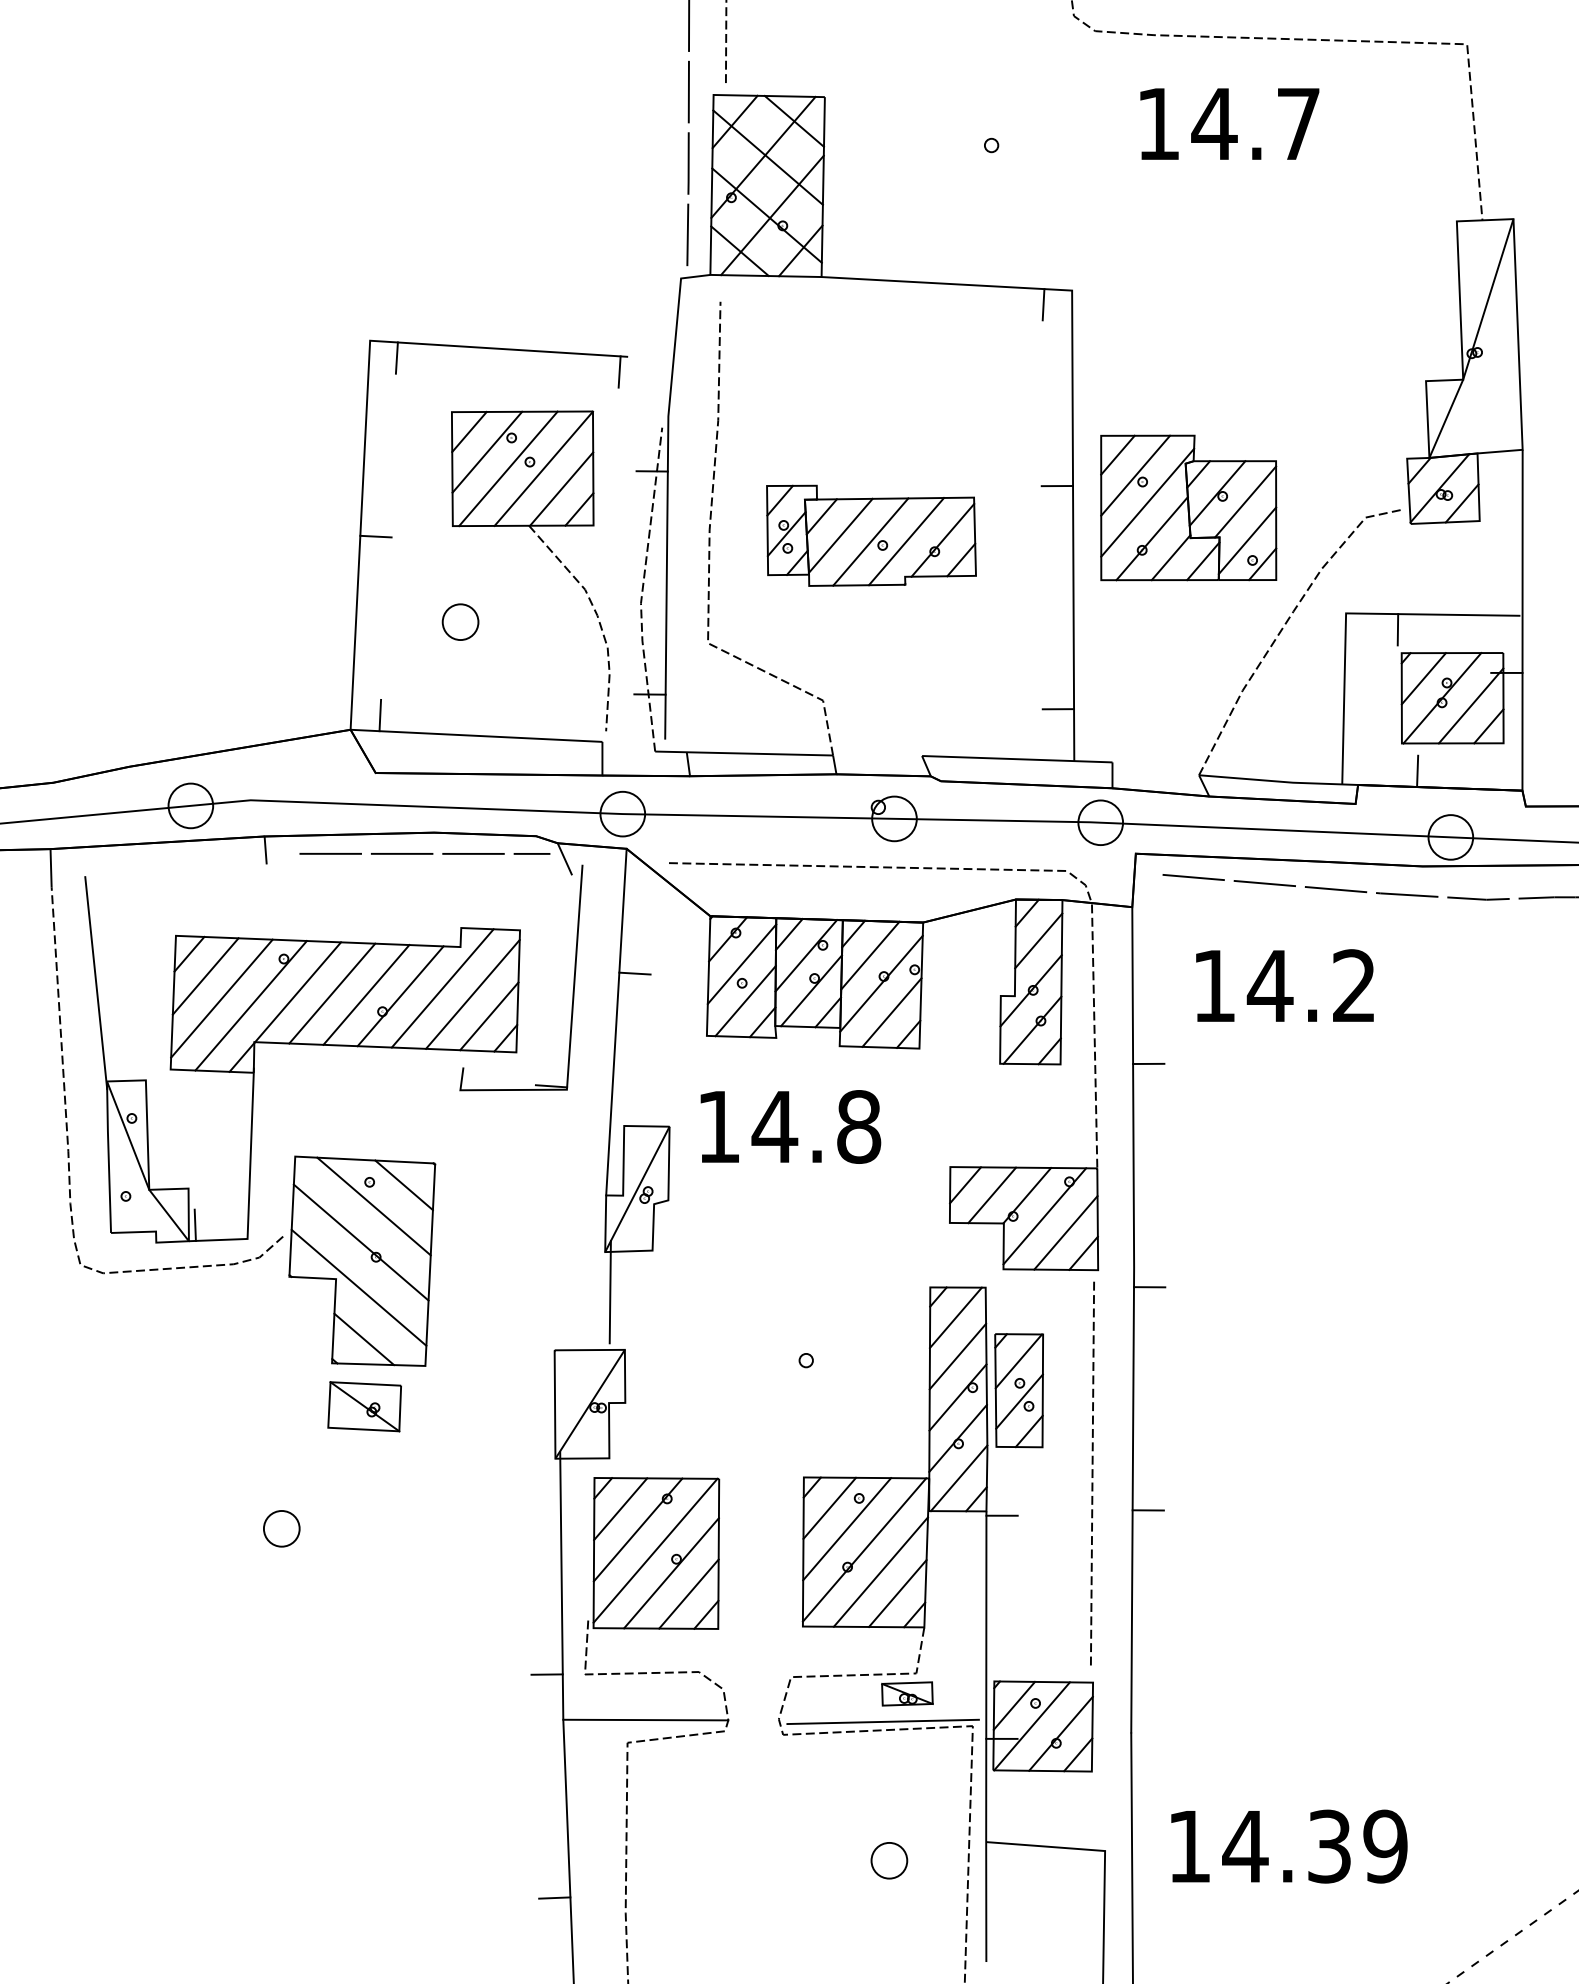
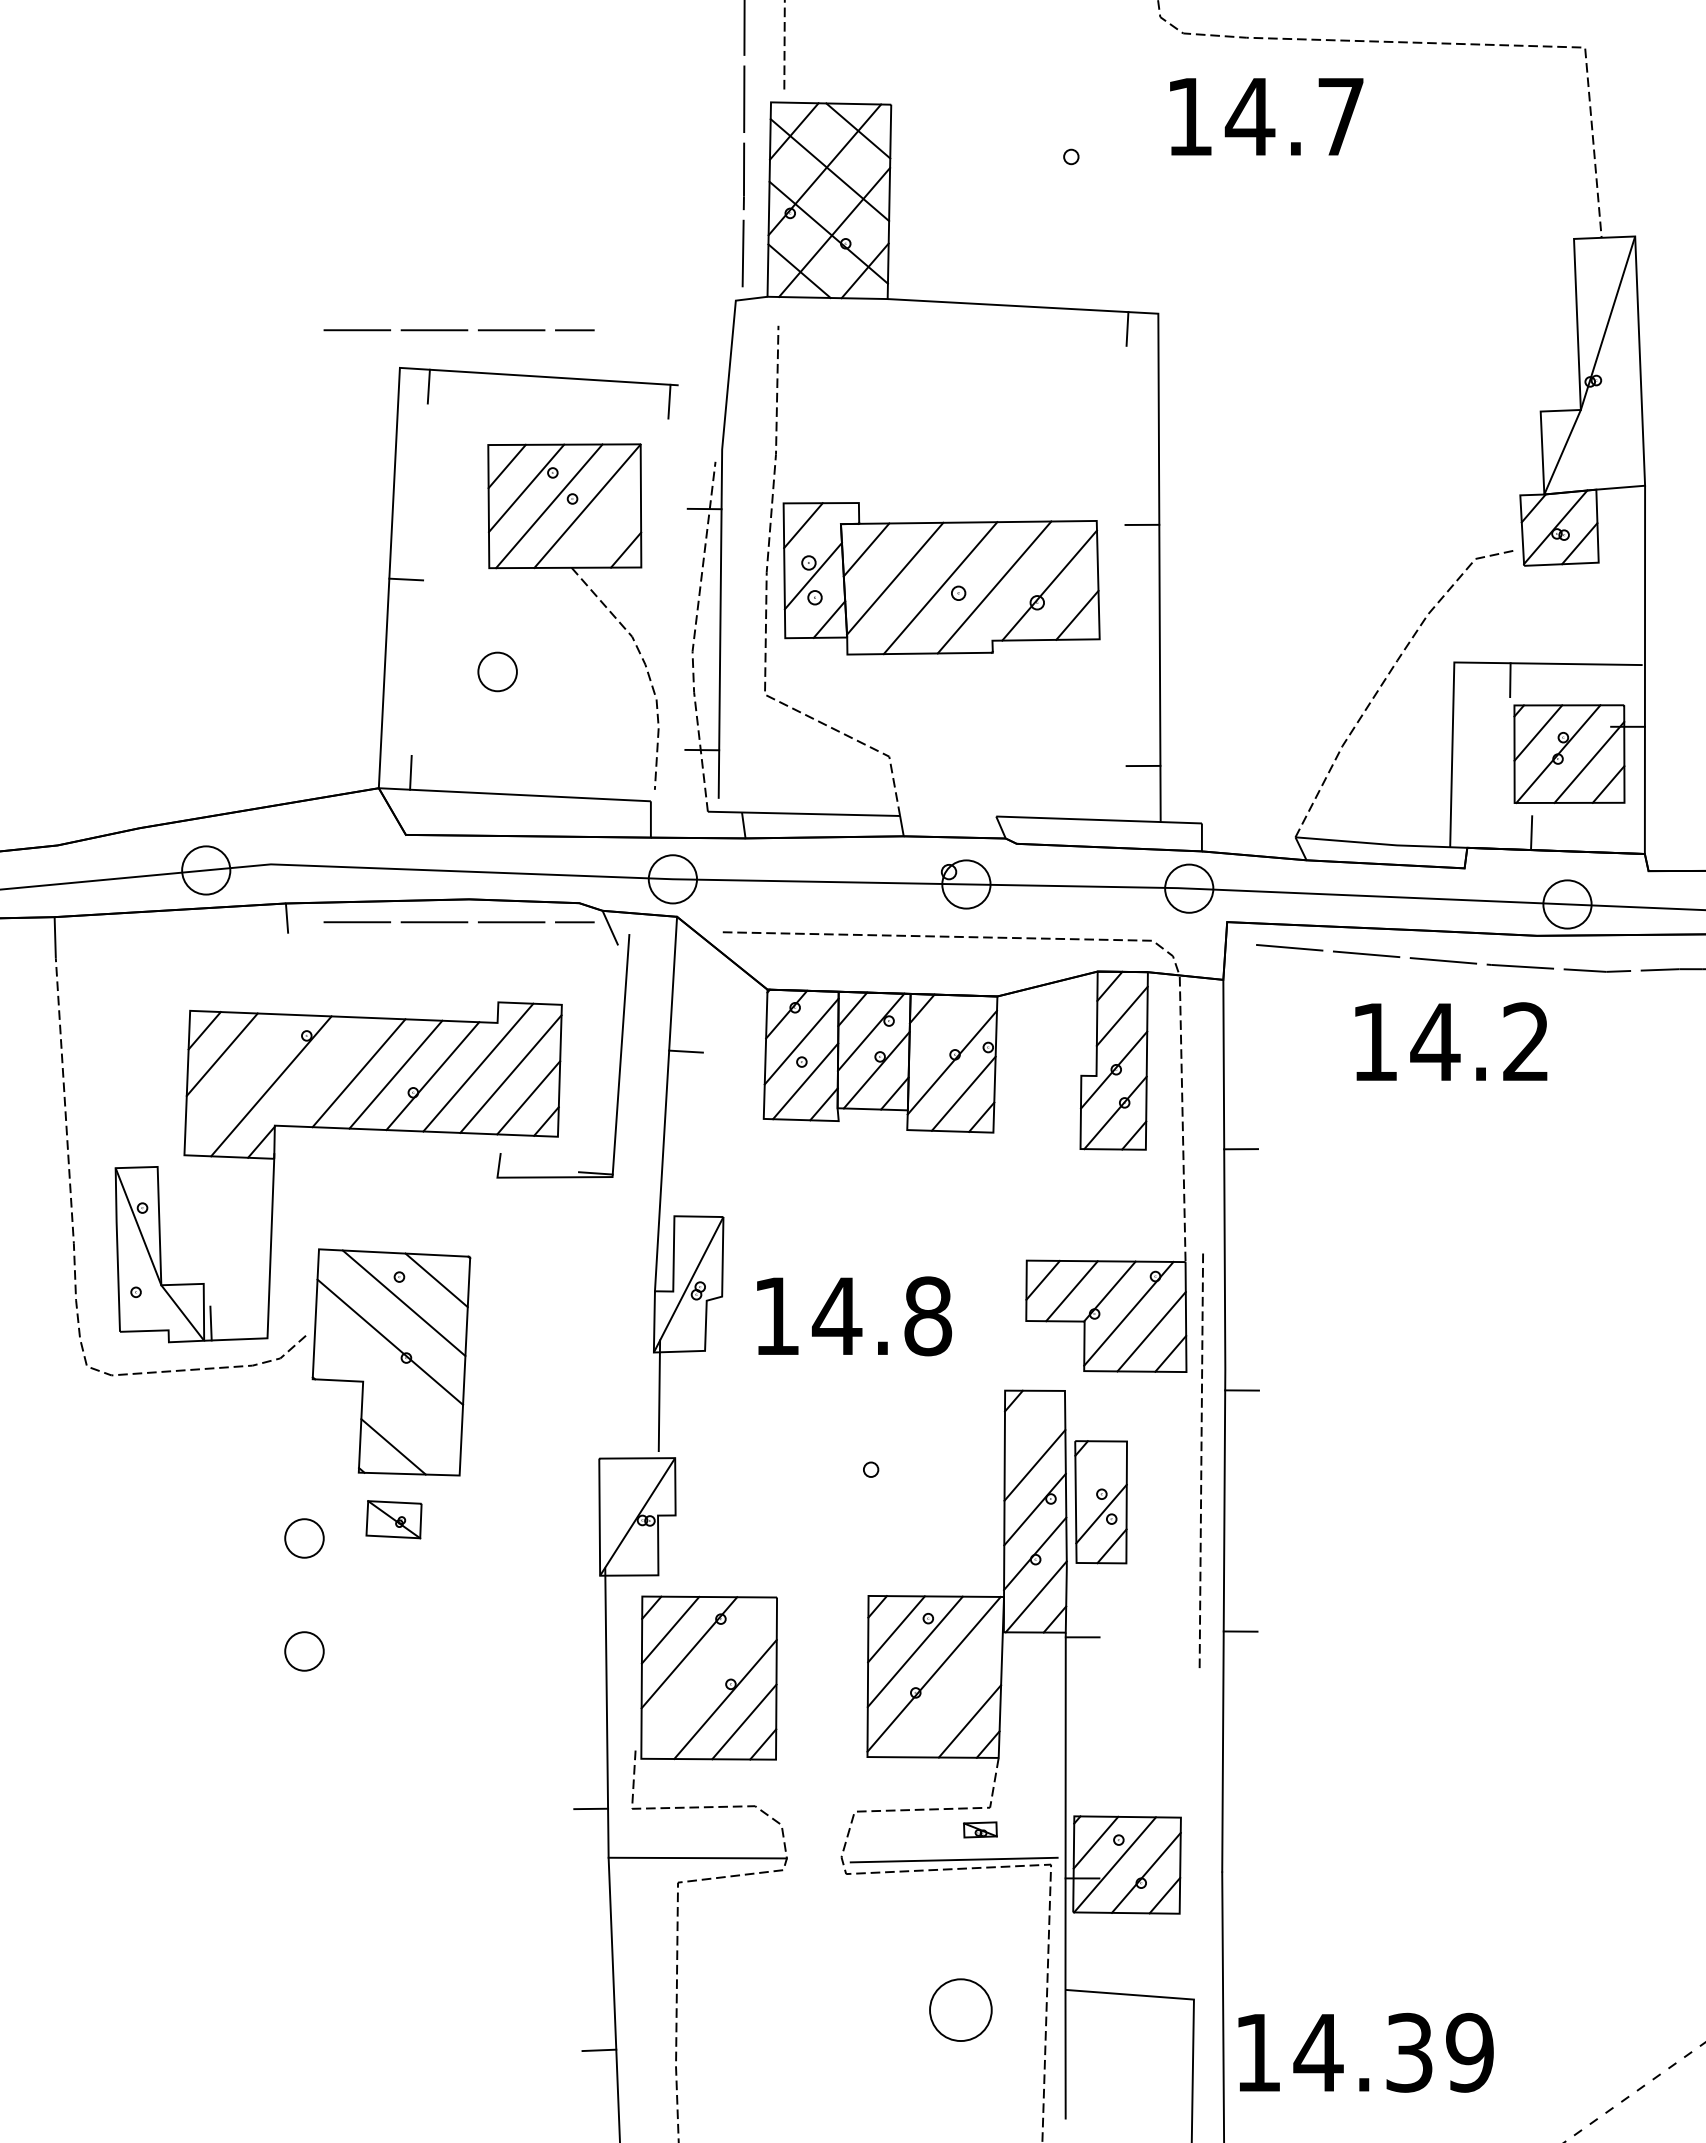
text: (1229, 123) -> (1266, 116), moved
line: (424, 306) -> (458, 330), added
line: (561, 488) -> (606, 527), removed
part: (1187, 507) -> (1283, 548), removed
part: (871, 535) -> (941, 578), size x1.4
line: (869, 954) -> (939, 1031), removed
line: (95, 982) -> (103, 1061), removed
text: (1285, 985) -> (1451, 1041), moved
line: (297, 992) -> (321, 1071), removed
line: (221, 998) -> (239, 1078), removed
text: (790, 1127) -> (854, 1316), moved
line: (358, 1287) -> (387, 1390), removed
line: (955, 1317) -> (1032, 1423), removed
line: (1018, 1361) -> (1100, 1470), removed
part: (364, 1406) -> (393, 1519), size x0.7
part: (281, 1424) -> (304, 1538), added
line: (1091, 1473) -> (1200, 1460), moved
line: (655, 1550) -> (708, 1674), removed
line: (880, 1572) -> (951, 1698), removed
part: (907, 1693) -> (980, 1829), size x0.6
text: (1288, 1846) -> (1365, 2052), moved
part: (889, 1860) -> (960, 2009), size x1.6

